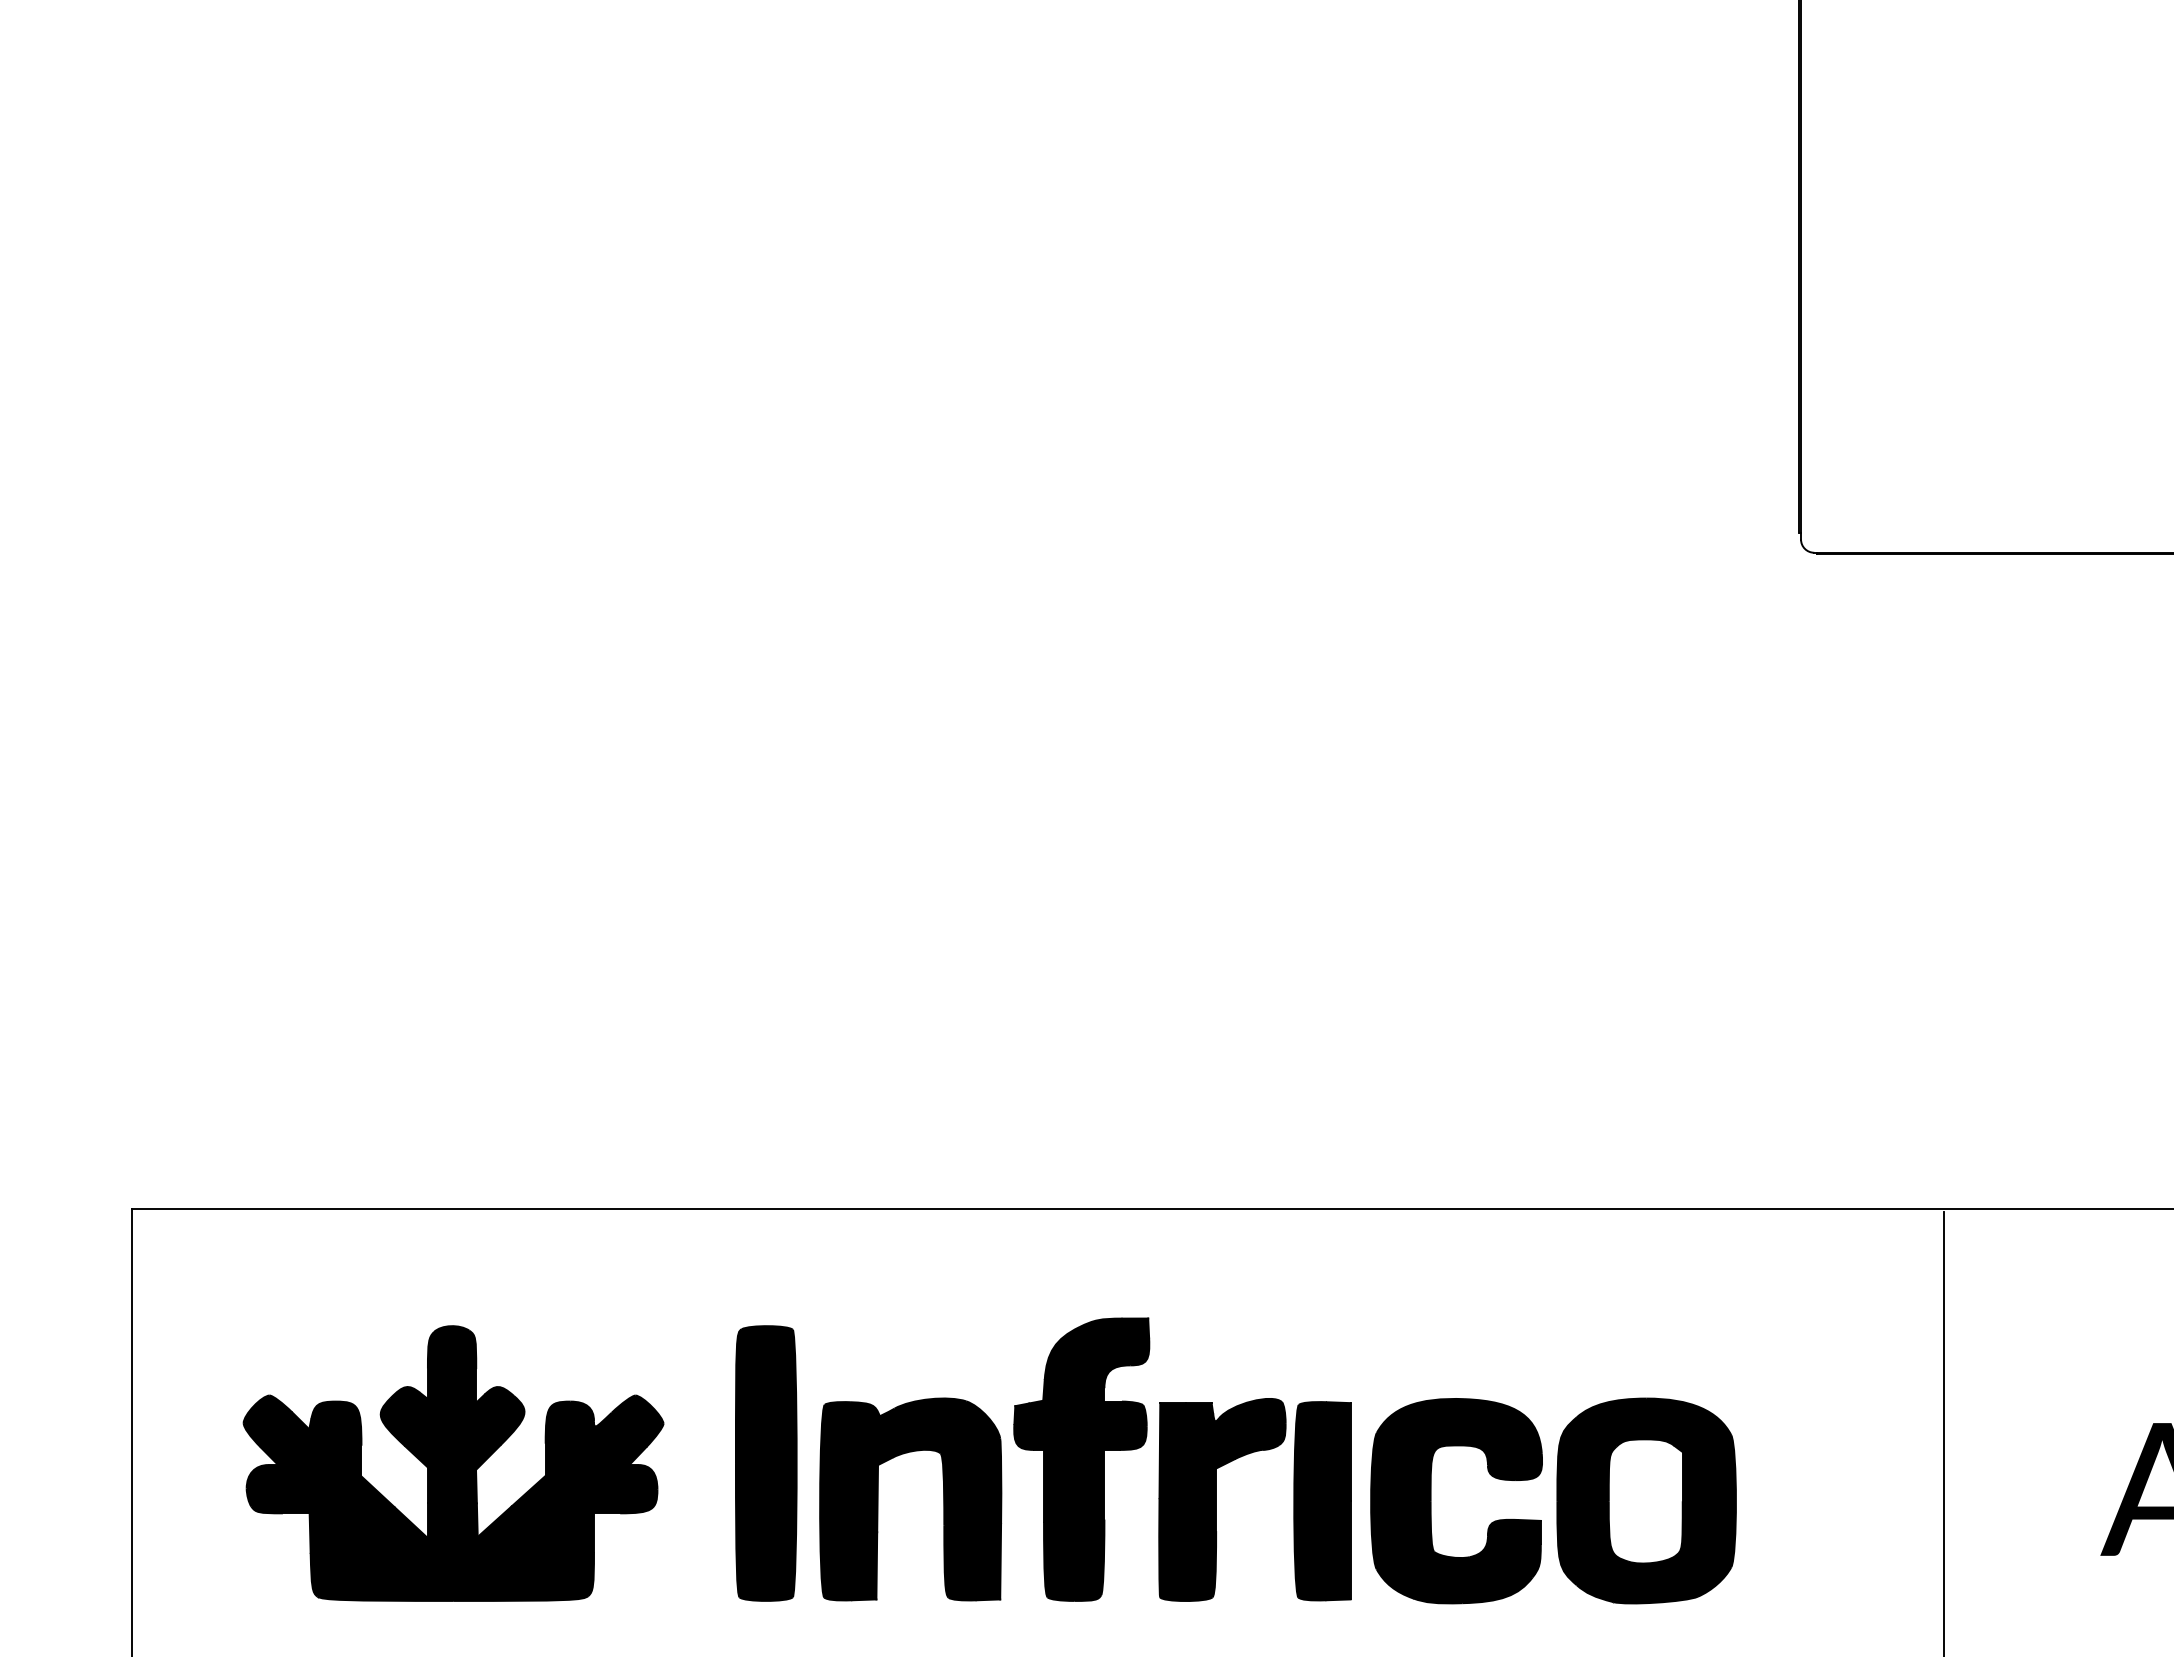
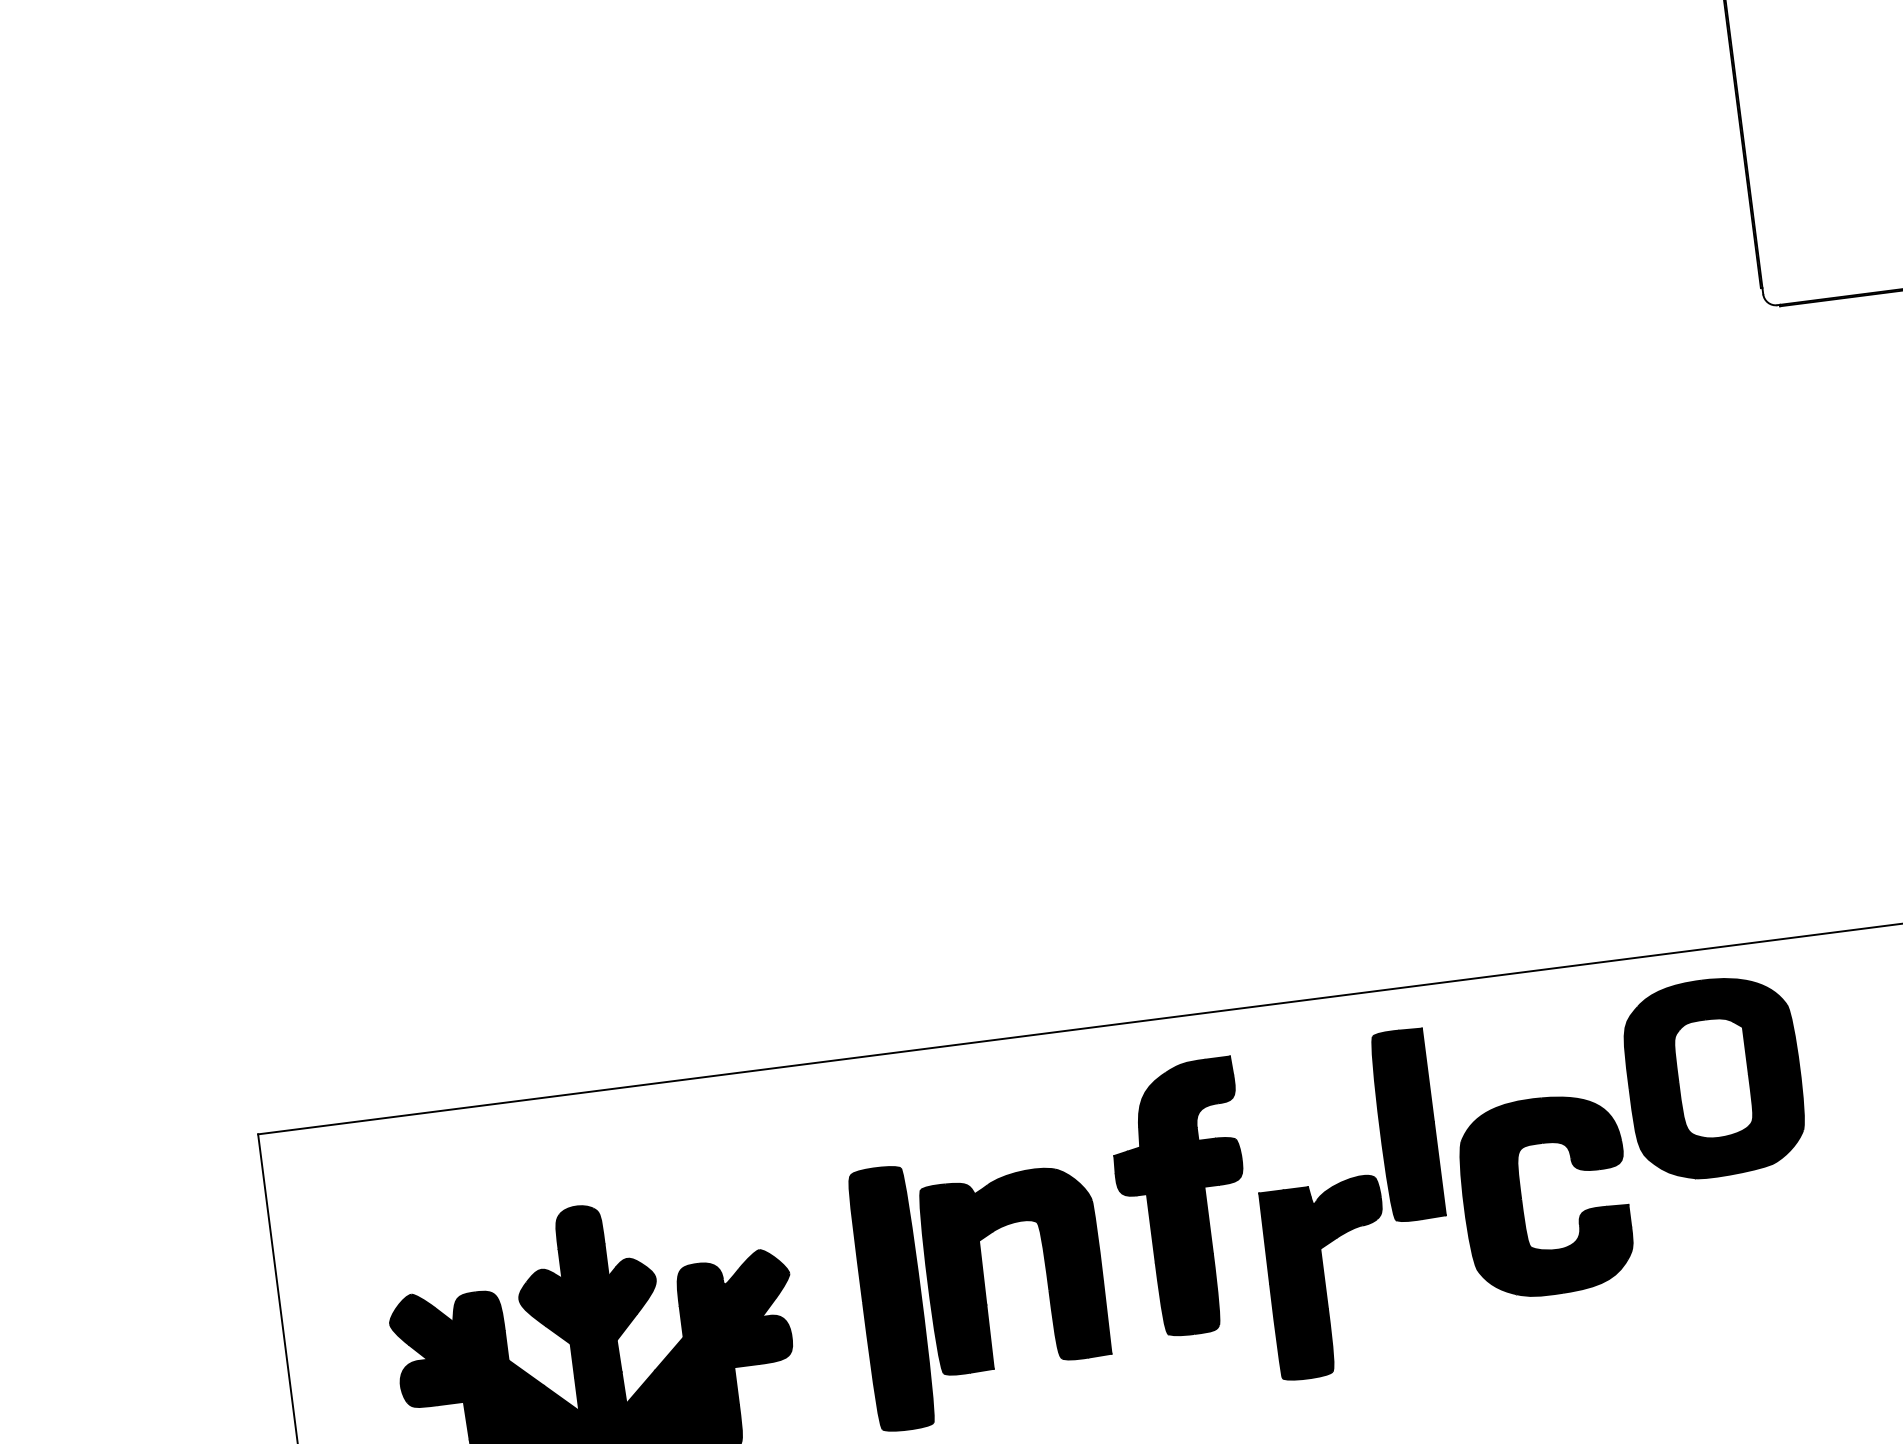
part: (1081, 1459) -> (1183, 1198), moved
part: (878, 1499) -> (983, 1273), moved
part: (1646, 1500) -> (1714, 1077), moved
part: (1322, 1501) -> (1407, 1125), moved
part: (1431, 1501) -> (1522, 1199), moved

